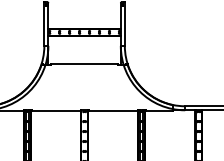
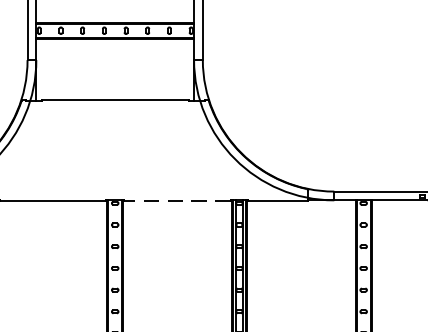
line: (112, 110) -> (175, 200), solid -> dashed

